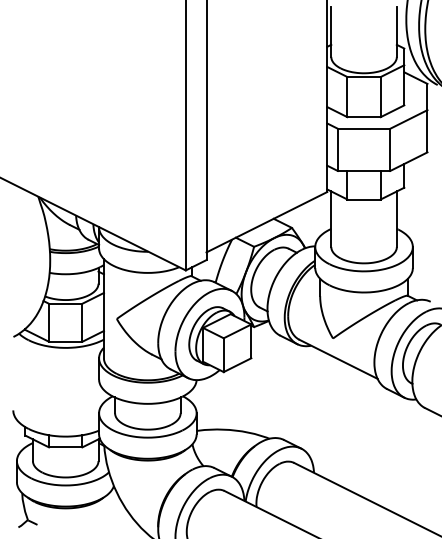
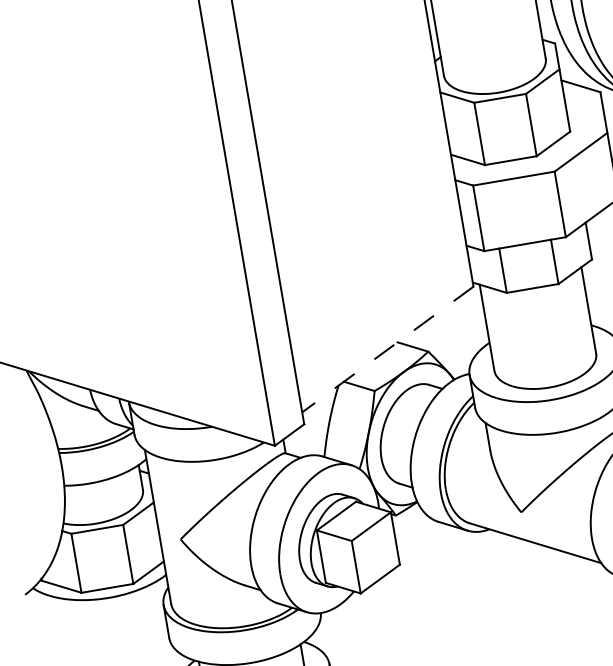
line: (266, 222) -> (387, 349), solid -> dashed

